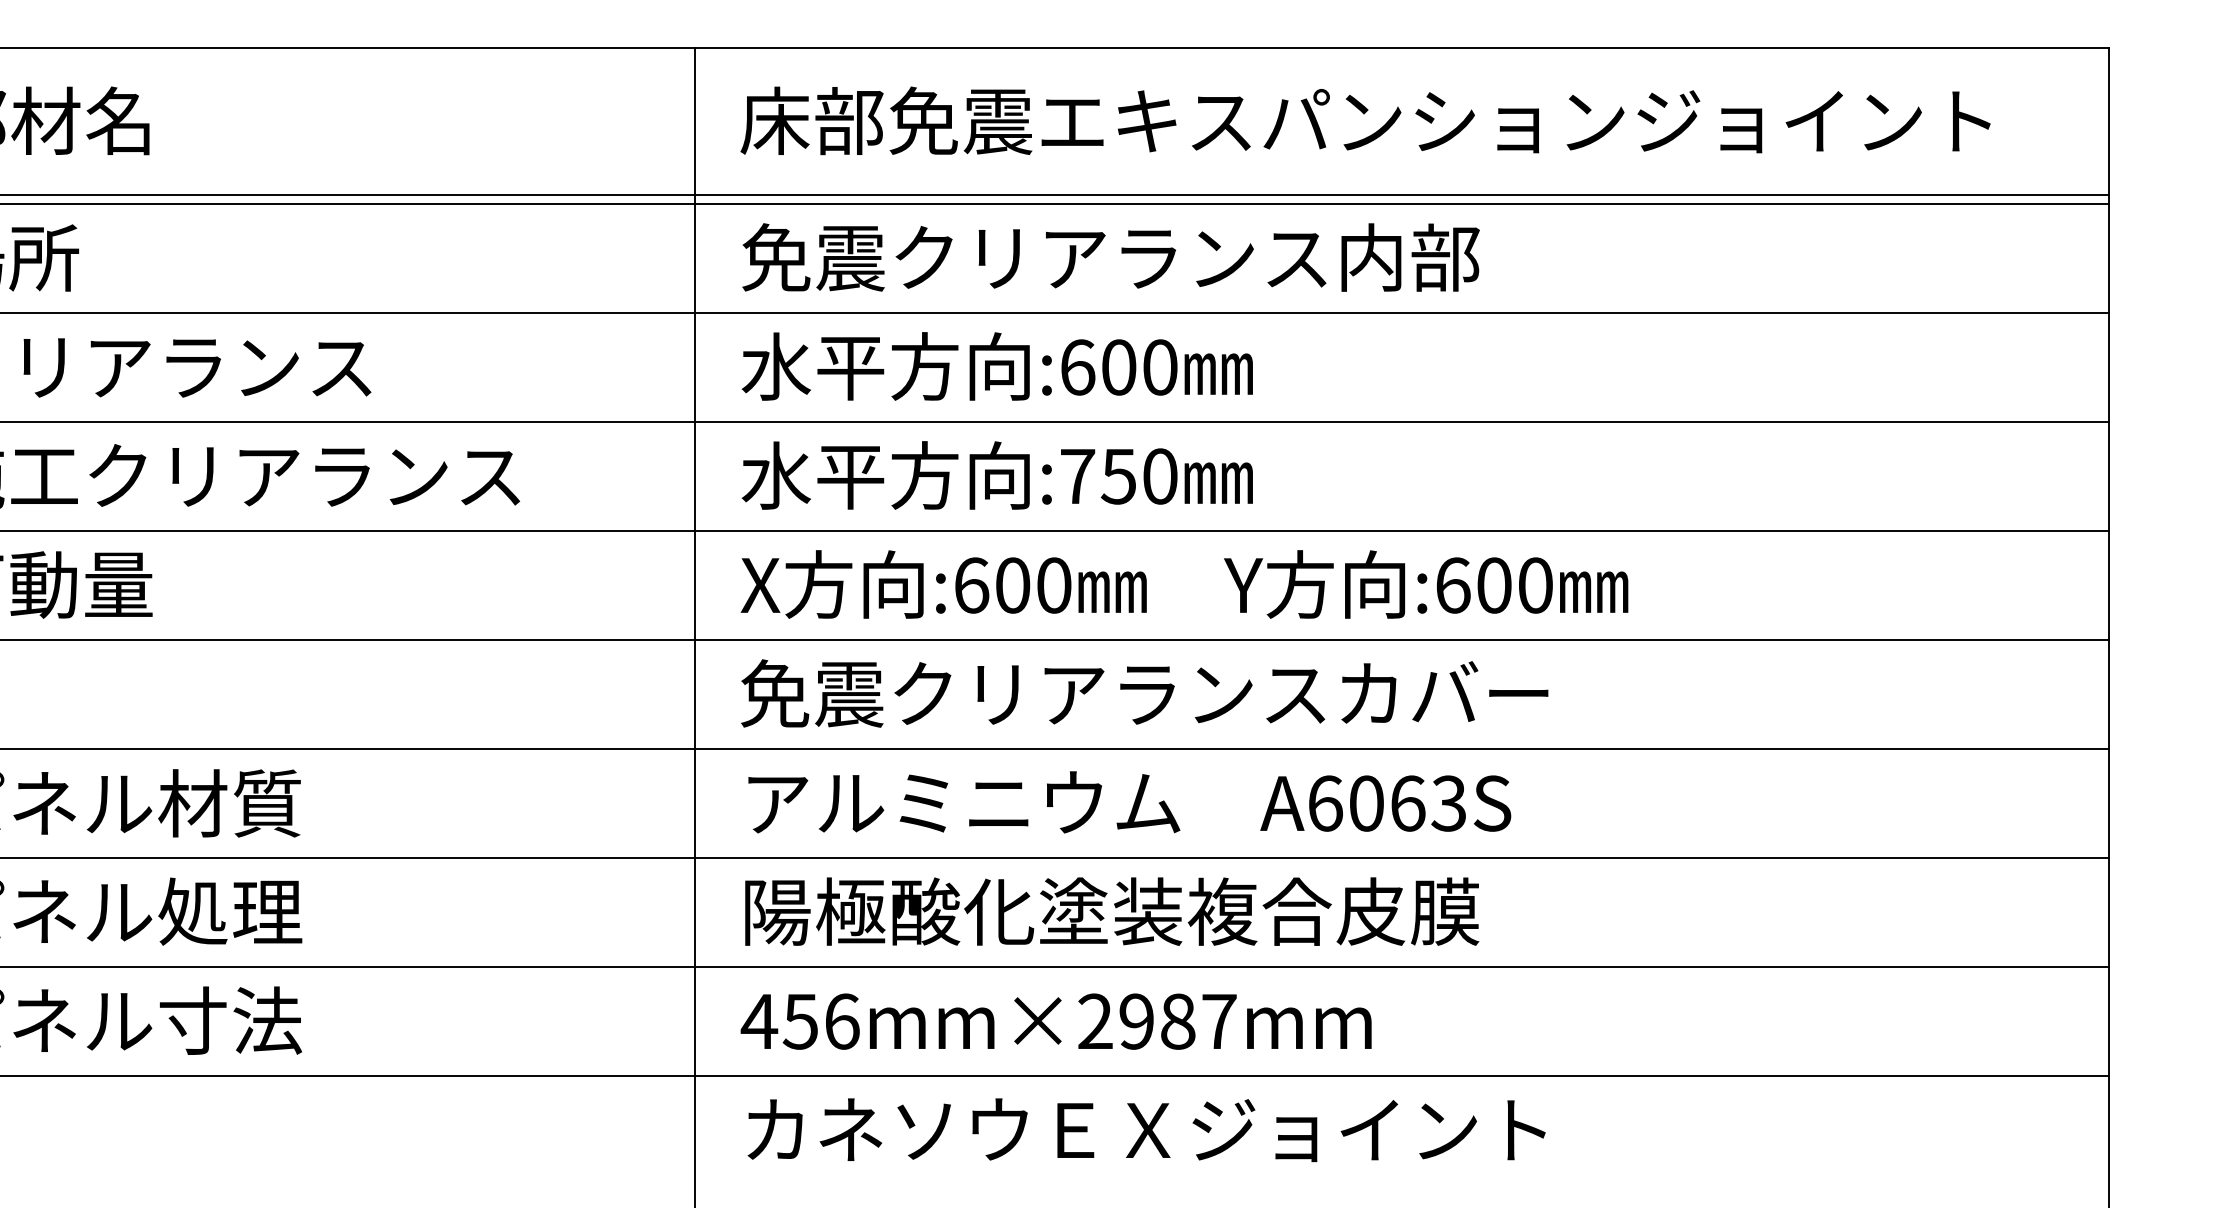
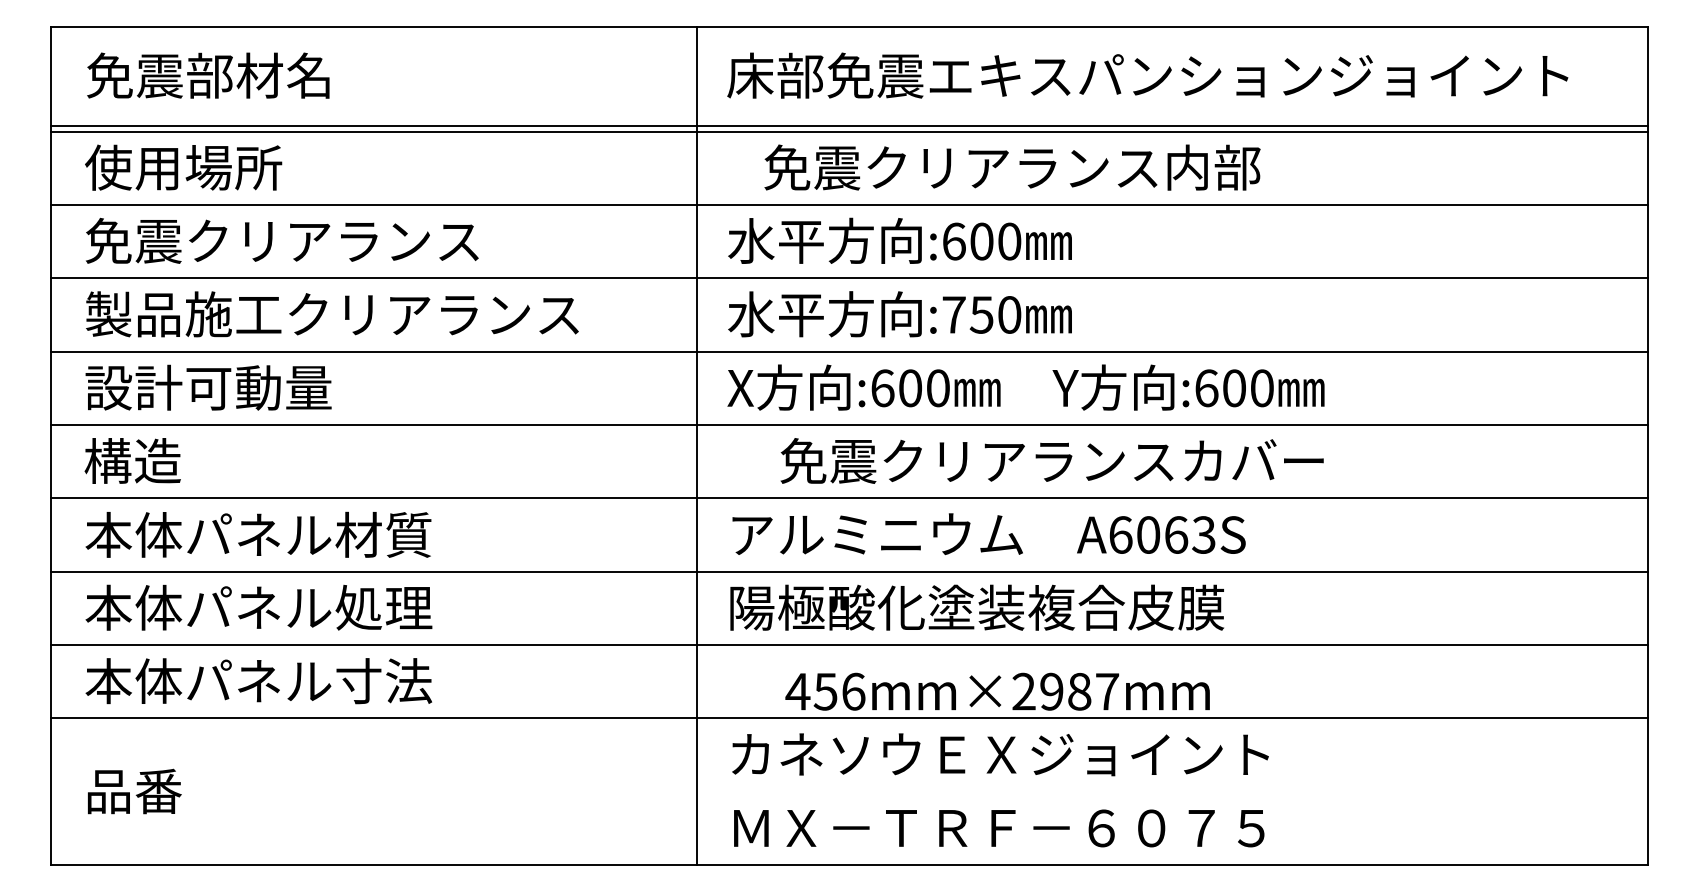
text: (1111, 257) -> (1012, 167), moved
text: (1143, 692) -> (1051, 460), moved
text: (1056, 1021) -> (997, 691), moved

